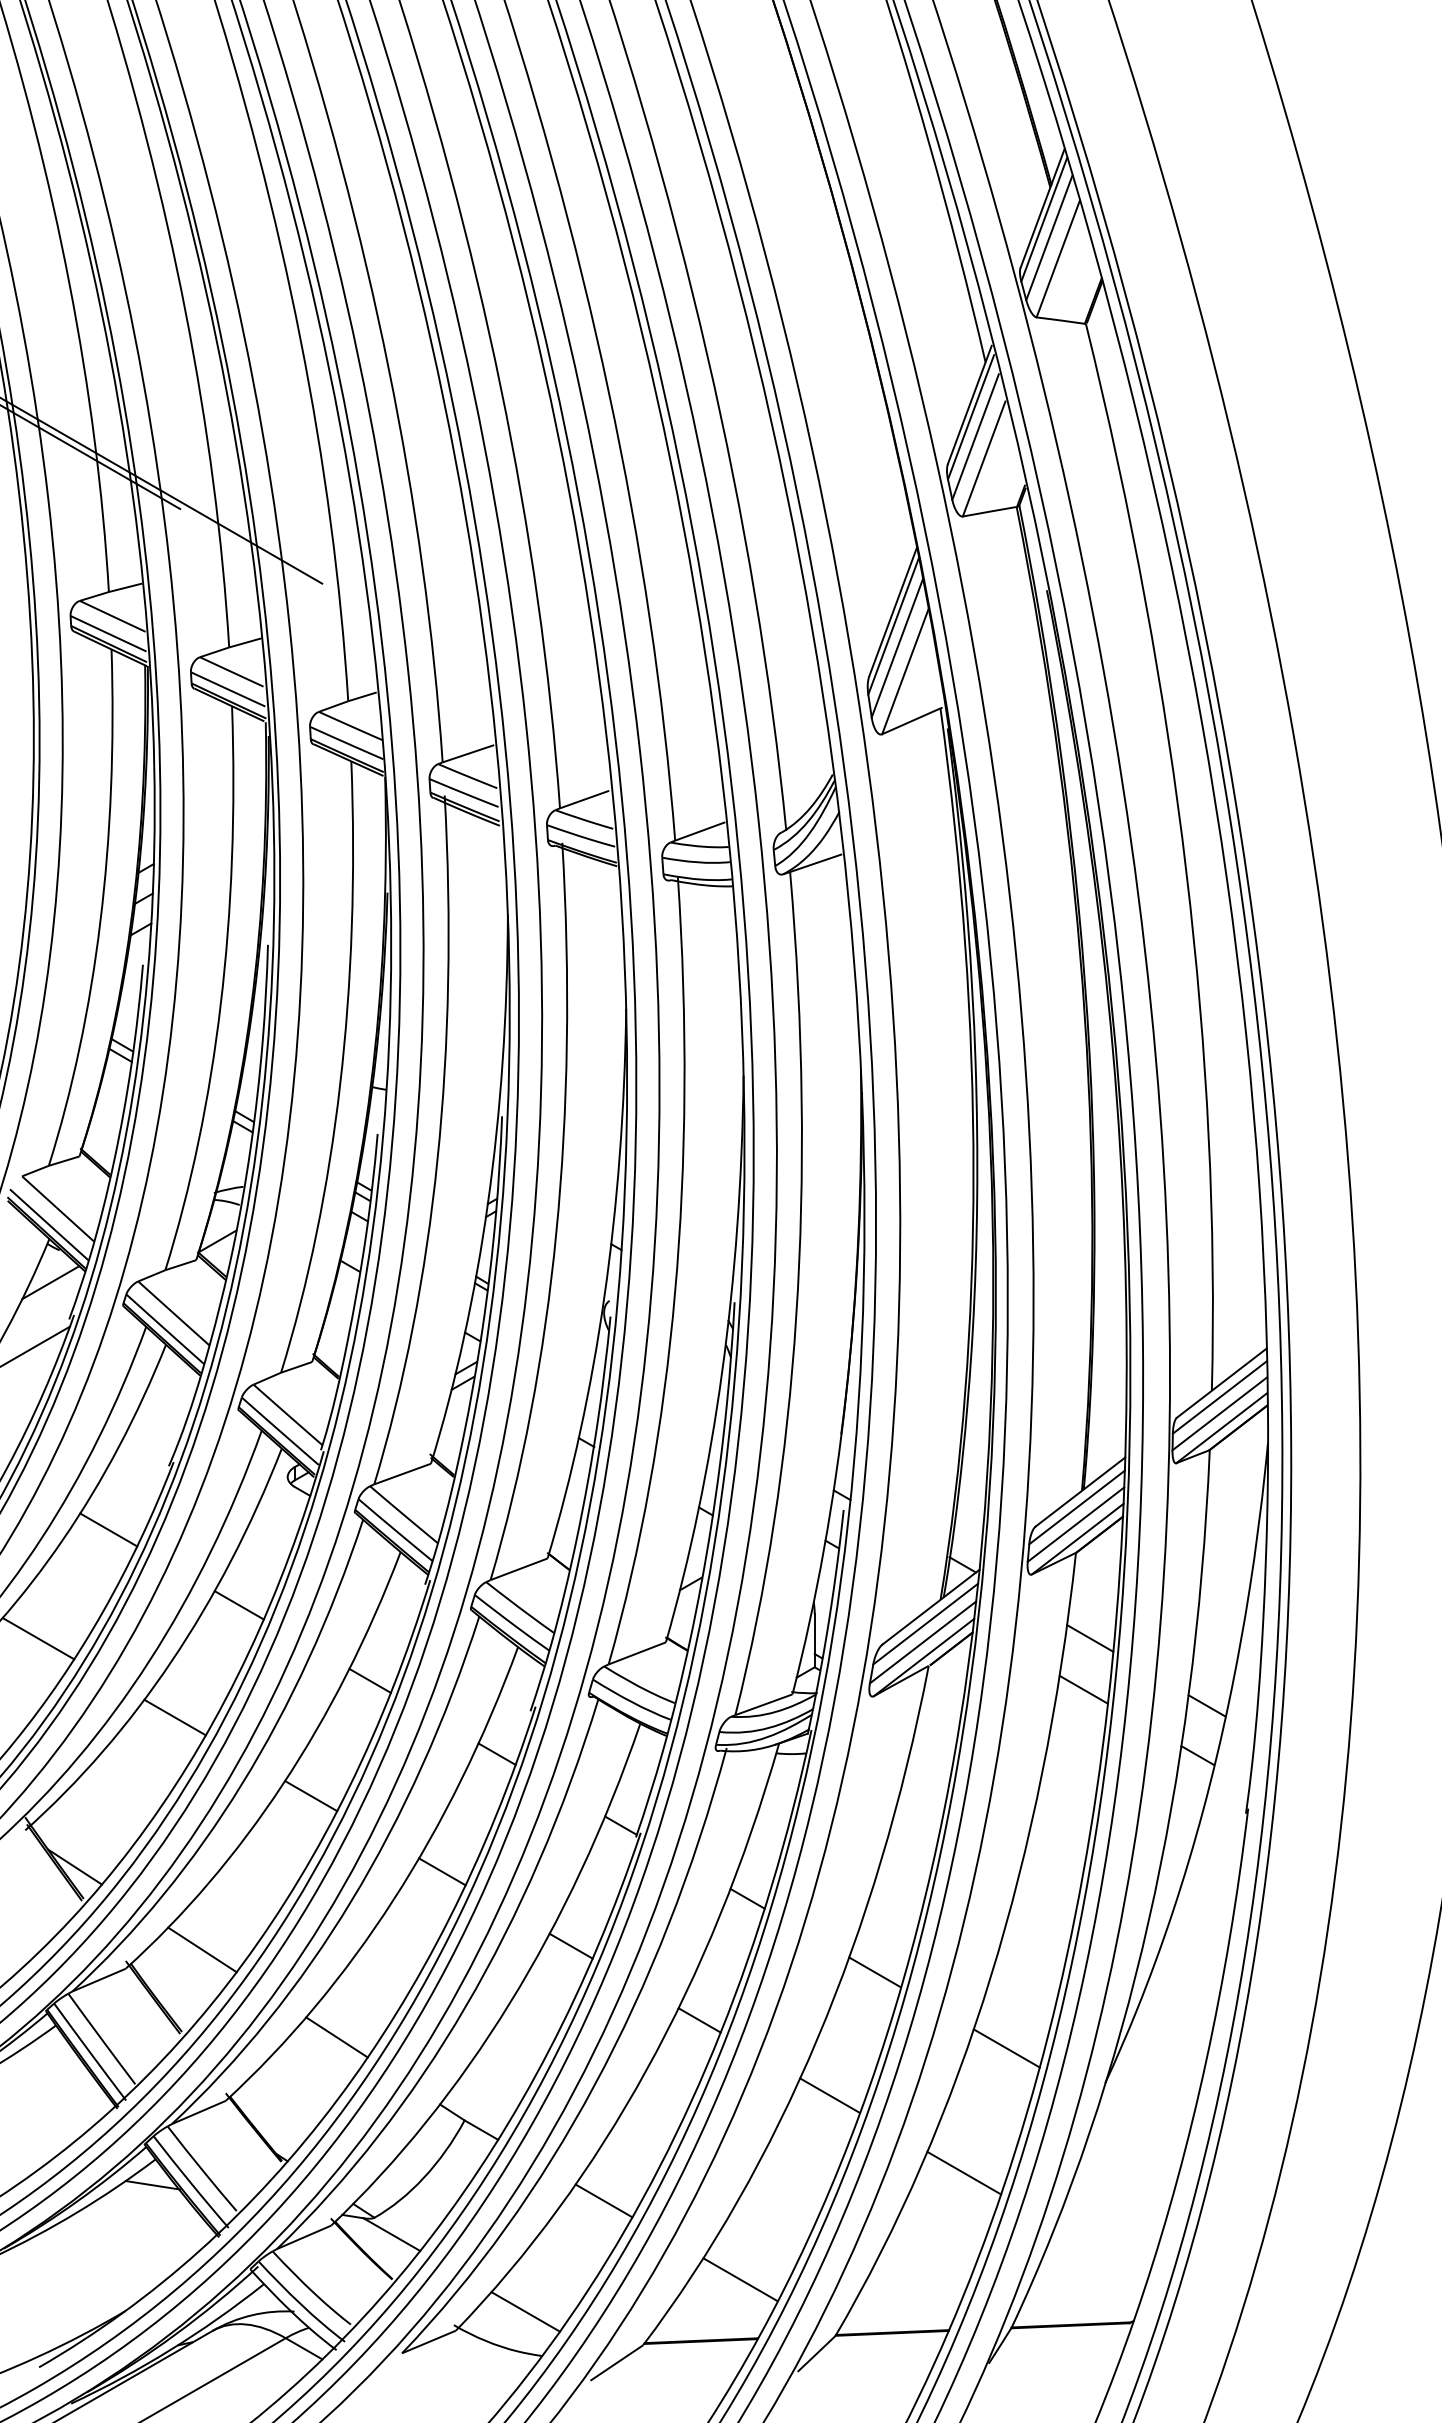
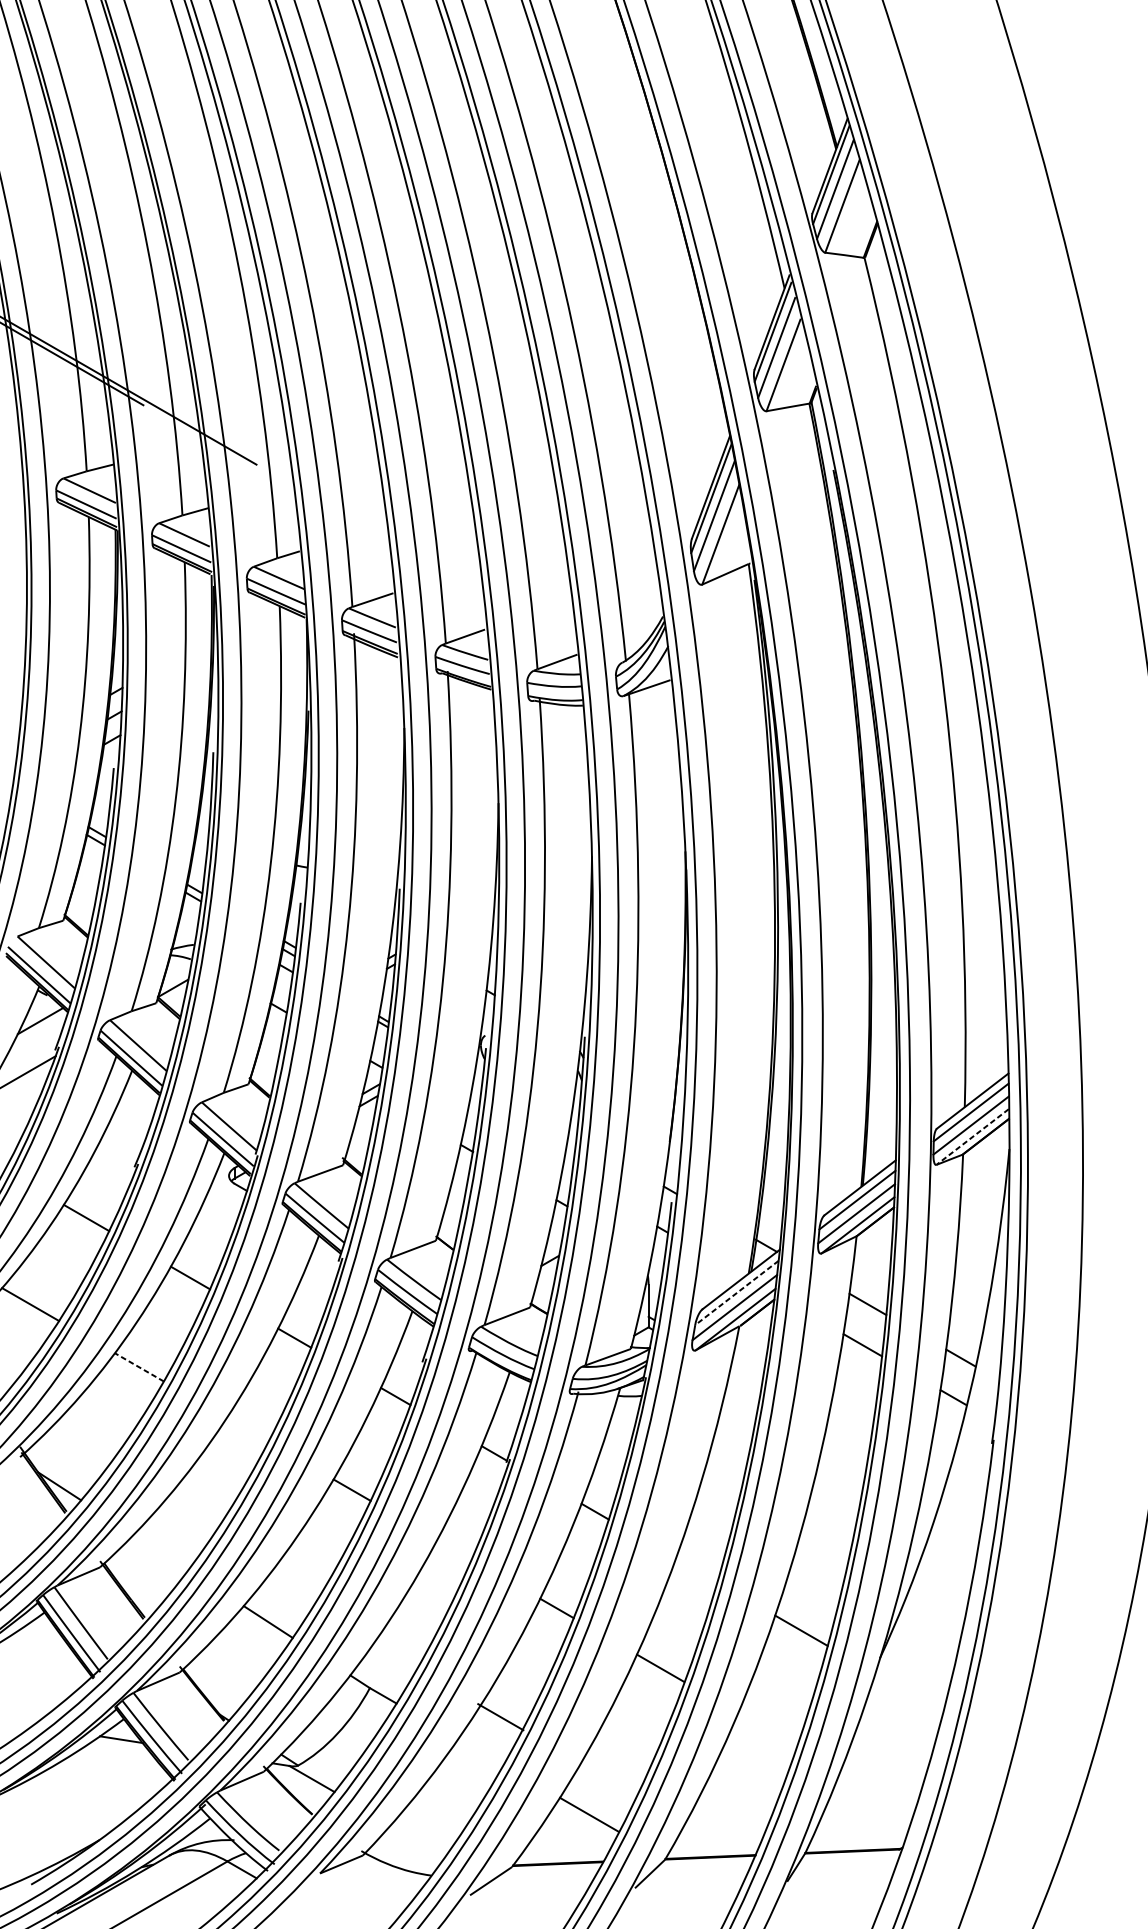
line: (1221, 1428) -> (972, 1137), solid -> dashed
line: (925, 1624) -> (736, 1293), solid -> dashed
line: (174, 1717) -> (138, 1367), solid -> dashed
line: (311, 1796) -> (247, 1430), removed
line: (570, 1945) -> (454, 1548), removed
line: (202, 1949) -> (161, 1552), removed
line: (874, 1972) -> (696, 1570), removed
line: (964, 2172) -> (767, 1729), removed
line: (603, 2200) -> (500, 1716), moved
line: (525, 2311) -> (418, 1840), removed

